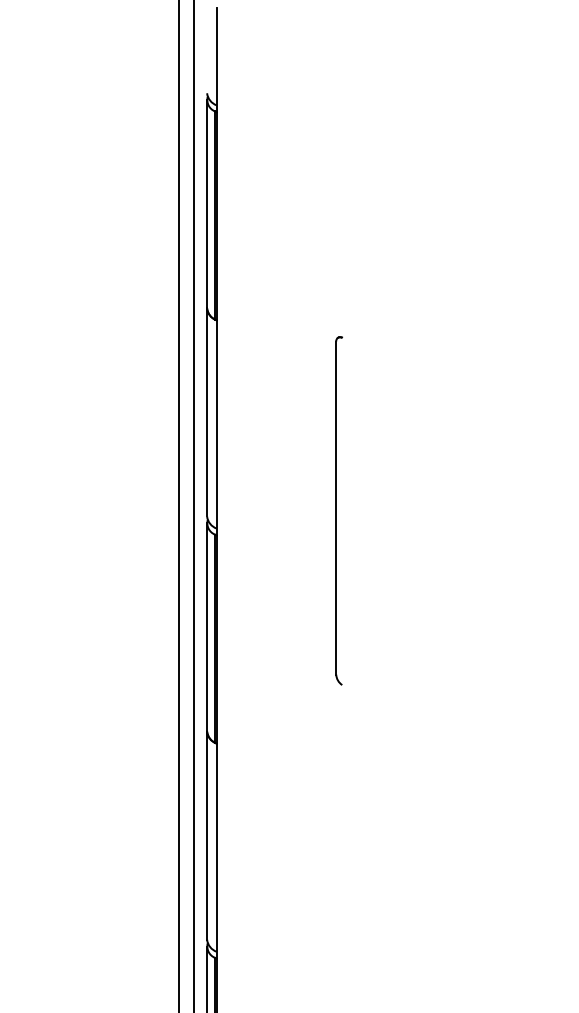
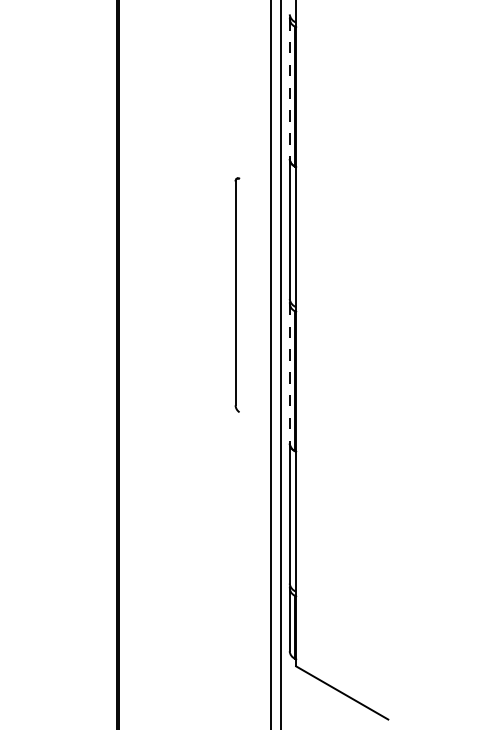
line: (206, 204) -> (289, 89), solid -> dashed
part: (339, 509) -> (237, 294), moved
line: (206, 627) -> (289, 373), solid -> dashed

